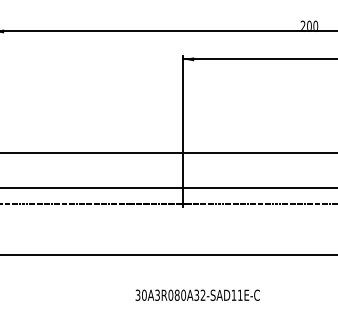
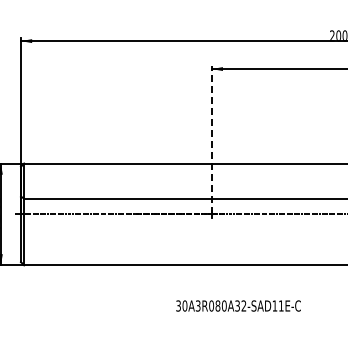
line: (182, 129) -> (211, 139), solid -> dashed
text: (197, 294) -> (238, 305), moved

